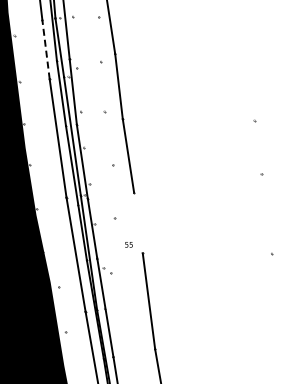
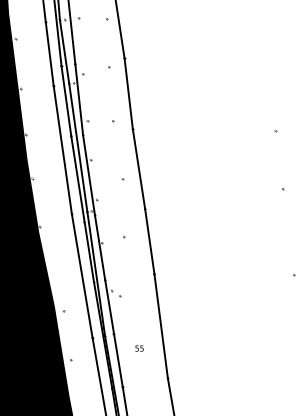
line: (46, 49) -> (50, 53), dashed -> solid
line: (138, 222) -> (149, 241), added
text: (128, 244) -> (139, 348), moved

